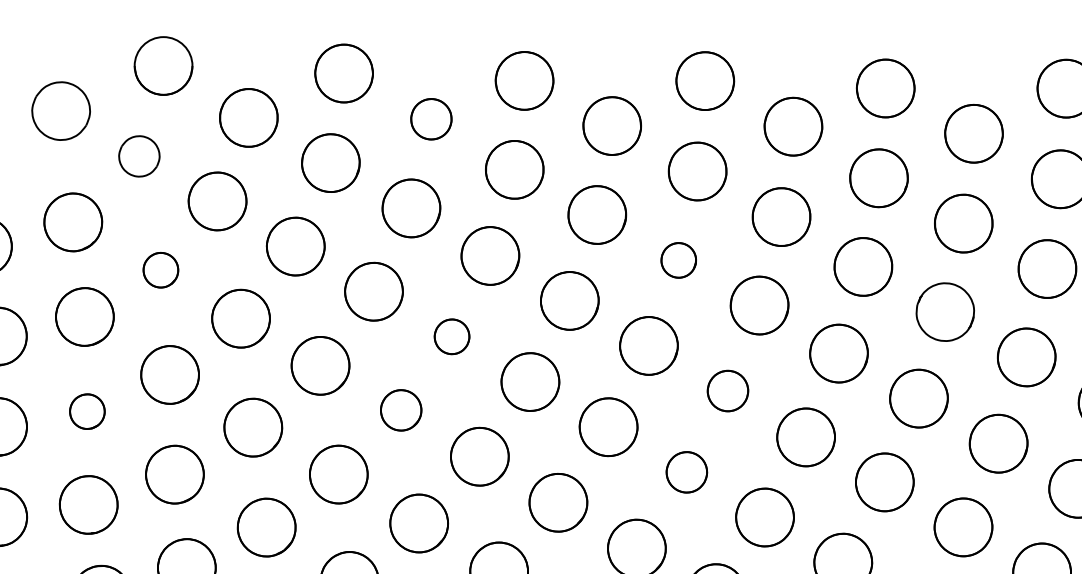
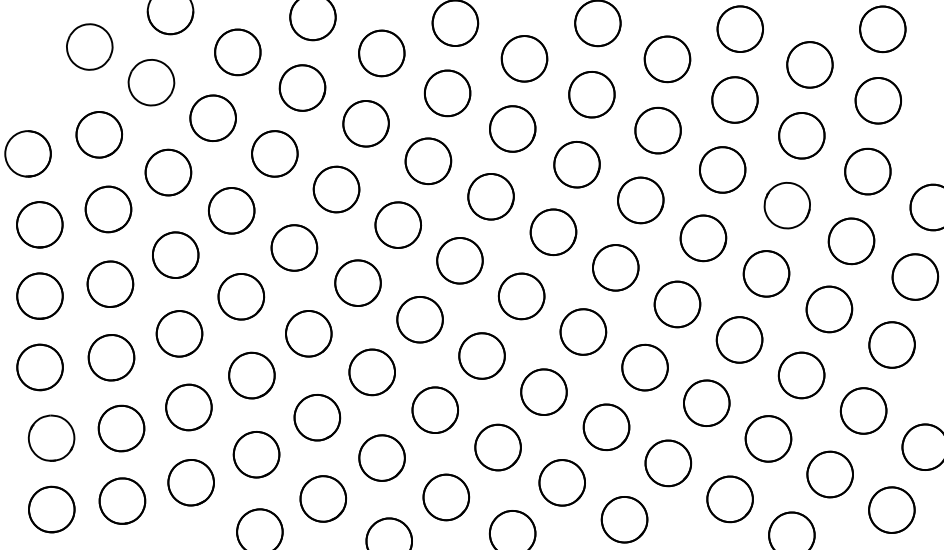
part: (430, 119) -> (381, 53), size x1.43
part: (139, 156) -> (151, 82), size x1.43
circle: (678, 260) -> (576, 164), size x1.67
part: (160, 270) -> (168, 172), size x1.67
circle: (451, 336) -> (397, 224), size x1.67
circle: (727, 390) -> (615, 267), size x1.43
circle: (400, 409) -> (357, 282), size x1.43
part: (87, 410) -> (110, 283), size x1.67
part: (686, 471) -> (583, 331), size x1.43

